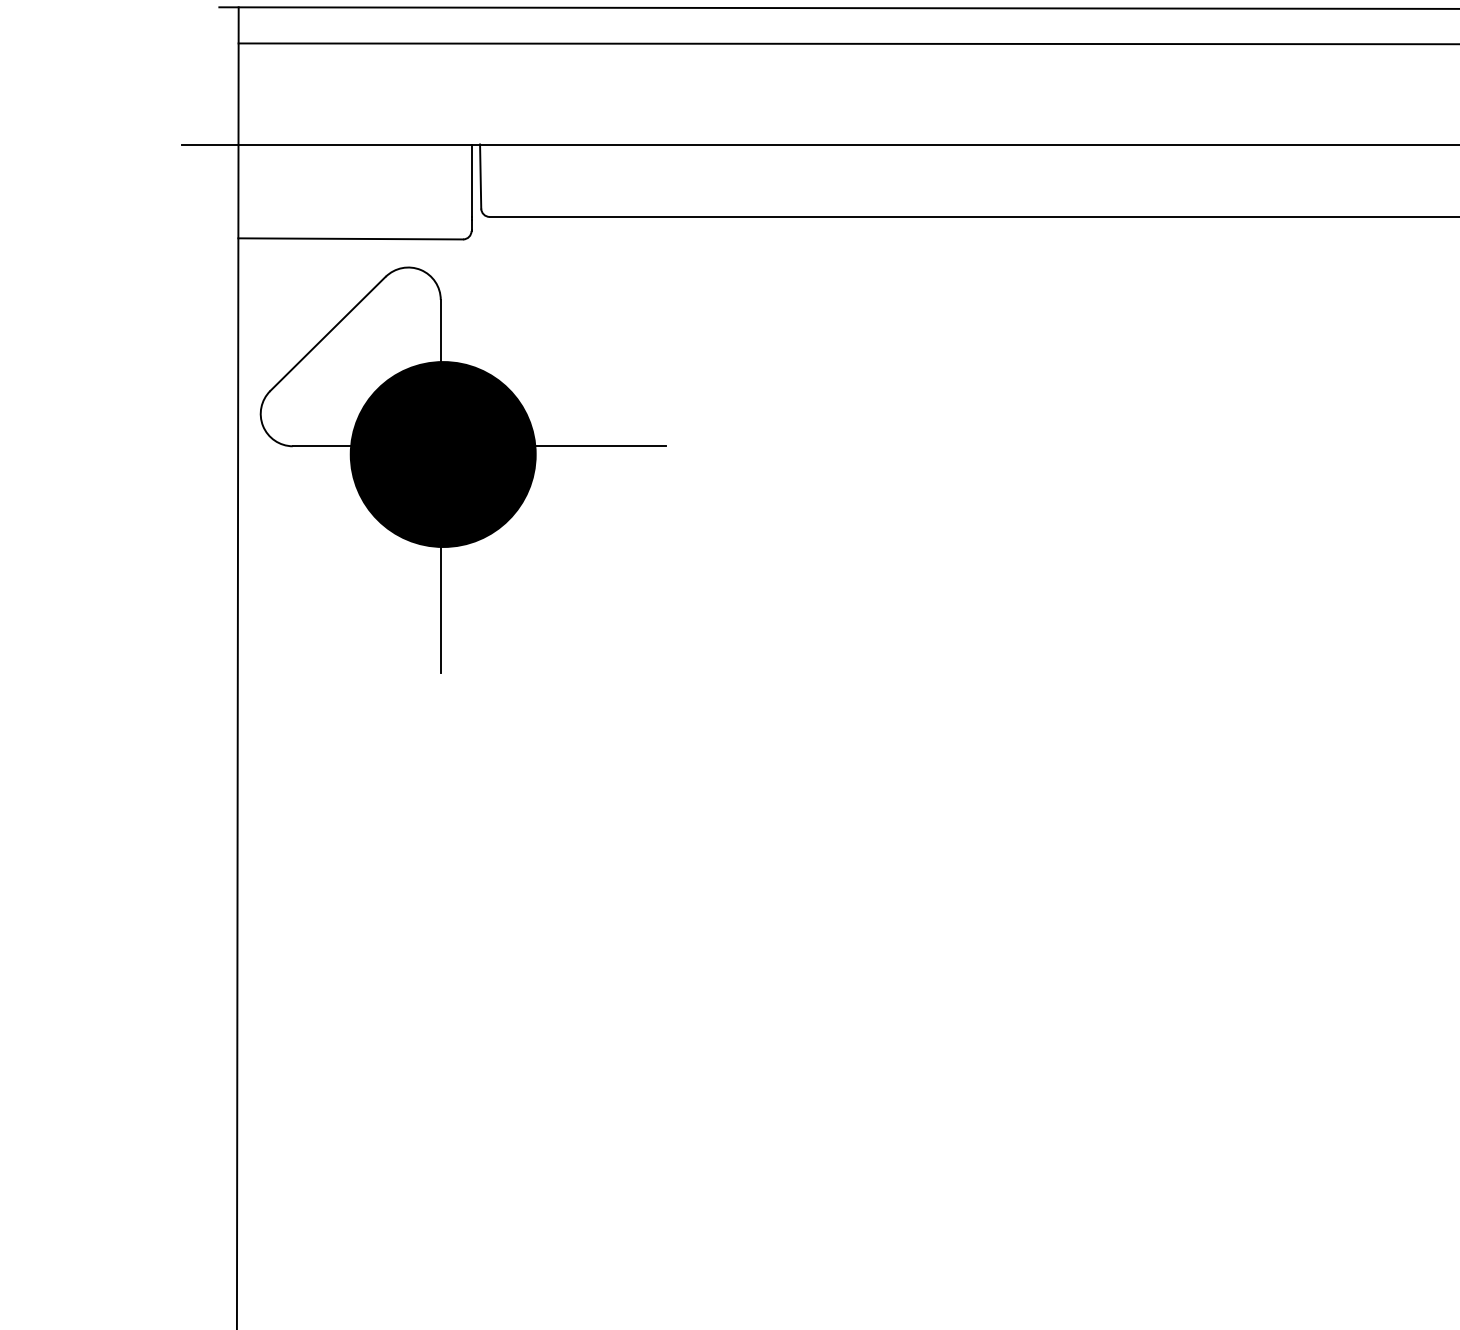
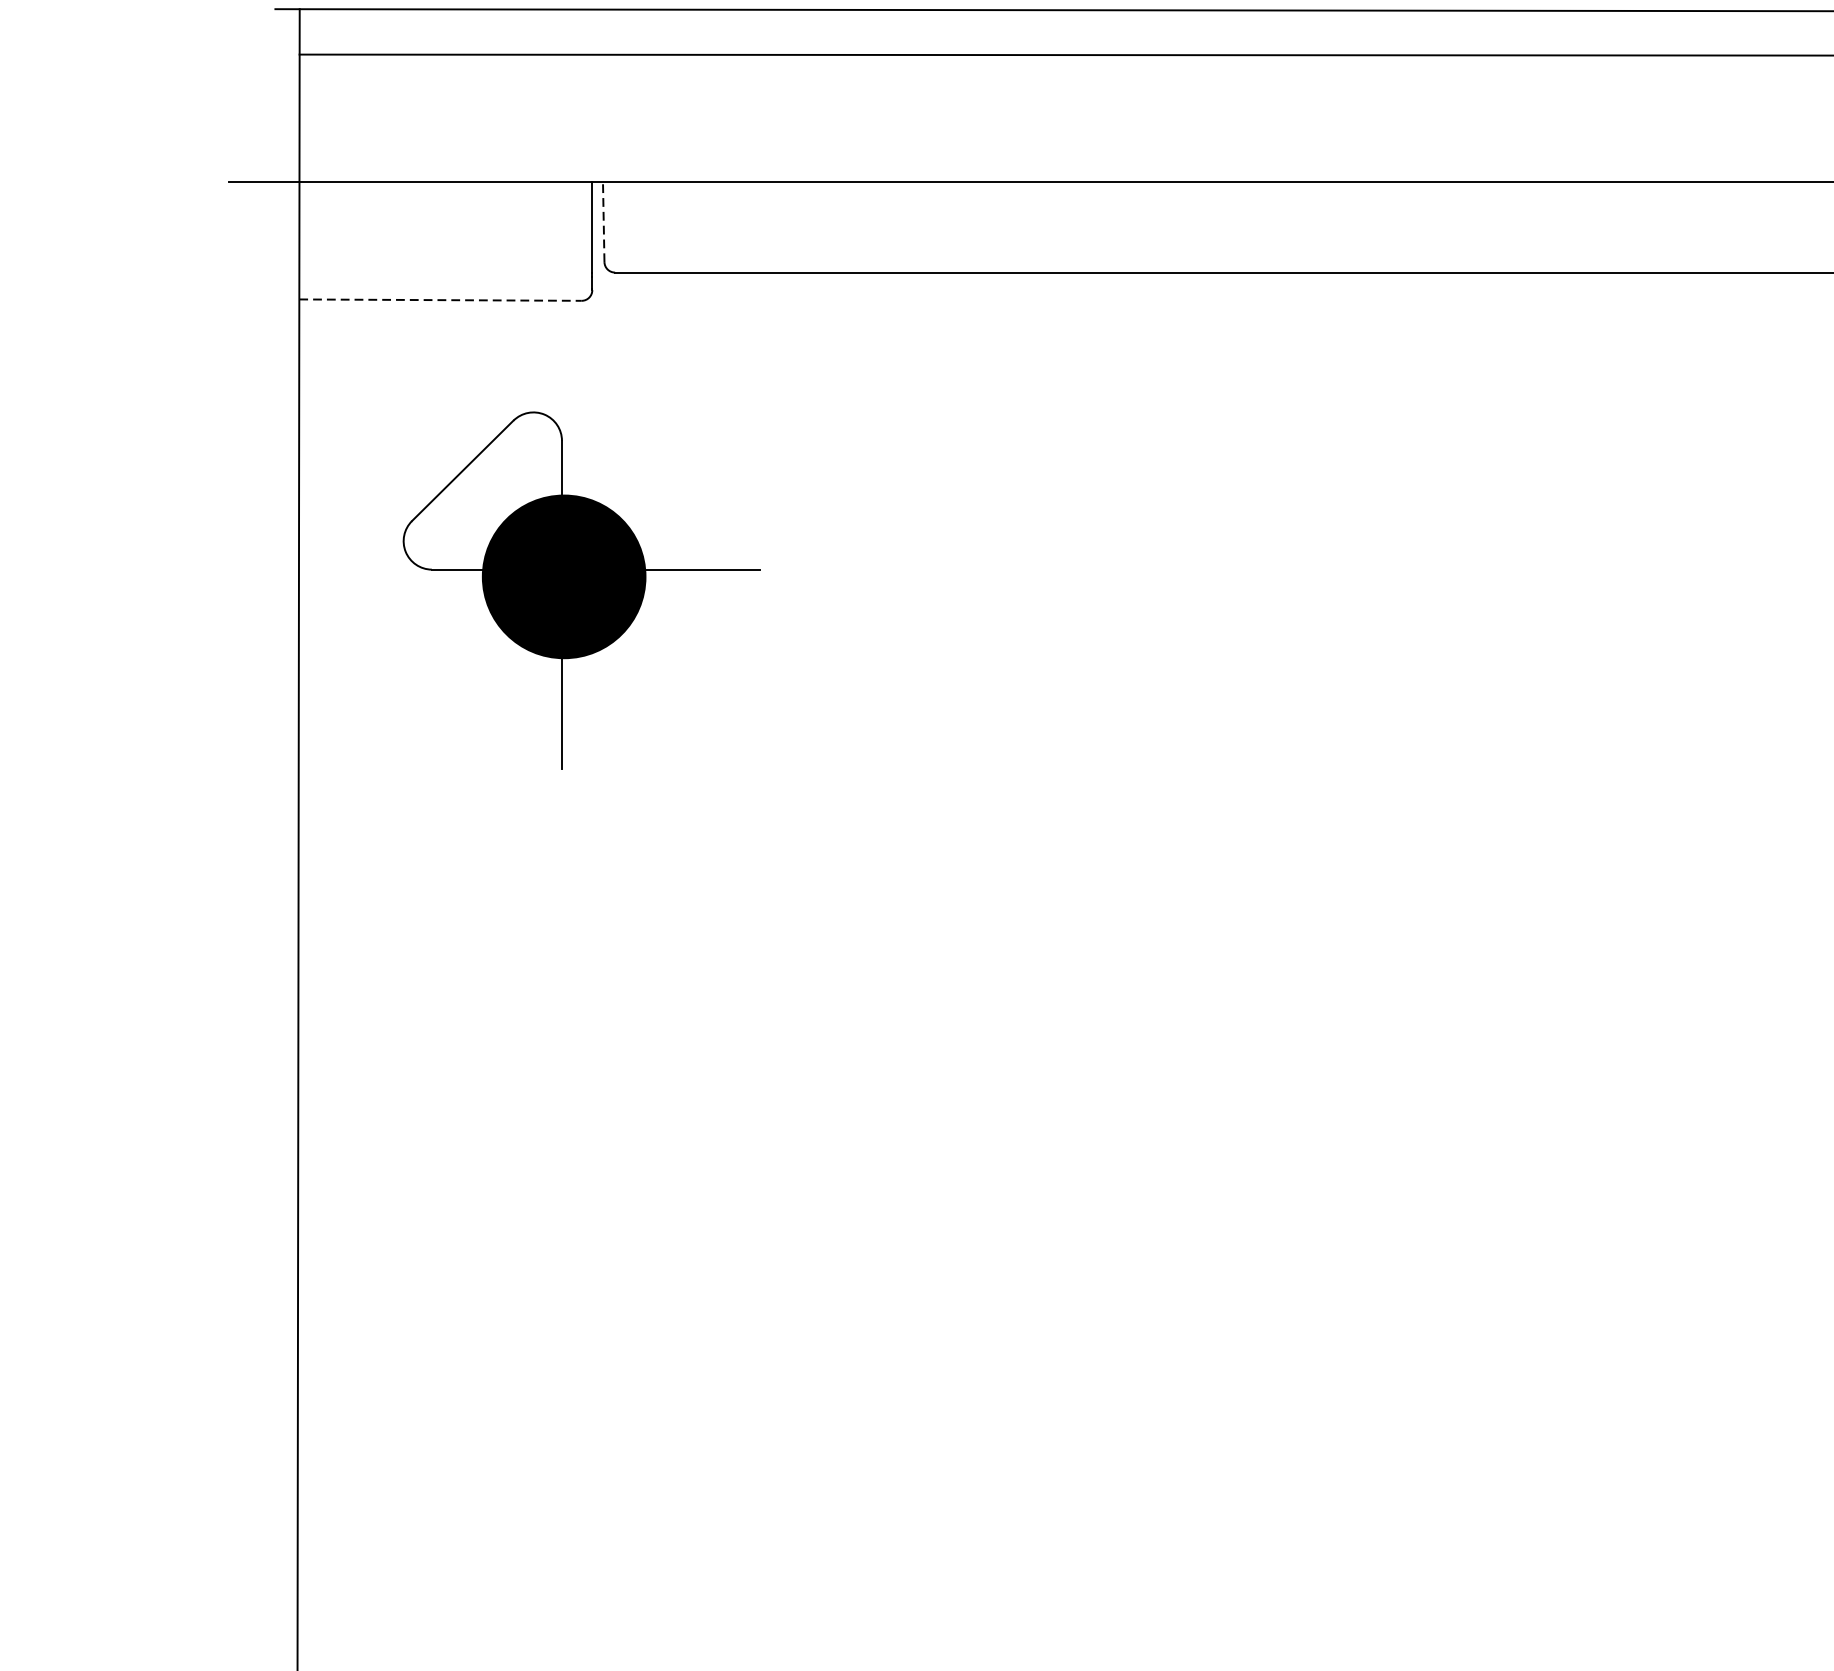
line: (480, 176) -> (603, 221), solid -> dashed
line: (351, 238) -> (441, 299), solid -> dashed
part: (462, 469) -> (580, 589), size x0.7

